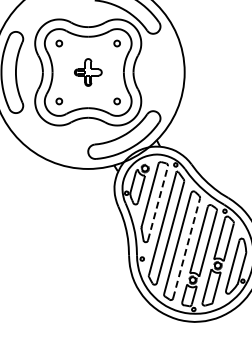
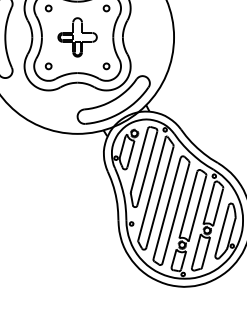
part: (88, 72) -> (77, 37), size x1.43
line: (158, 202) -> (147, 167), dashed -> solid
line: (186, 248) -> (175, 213), dashed -> solid

